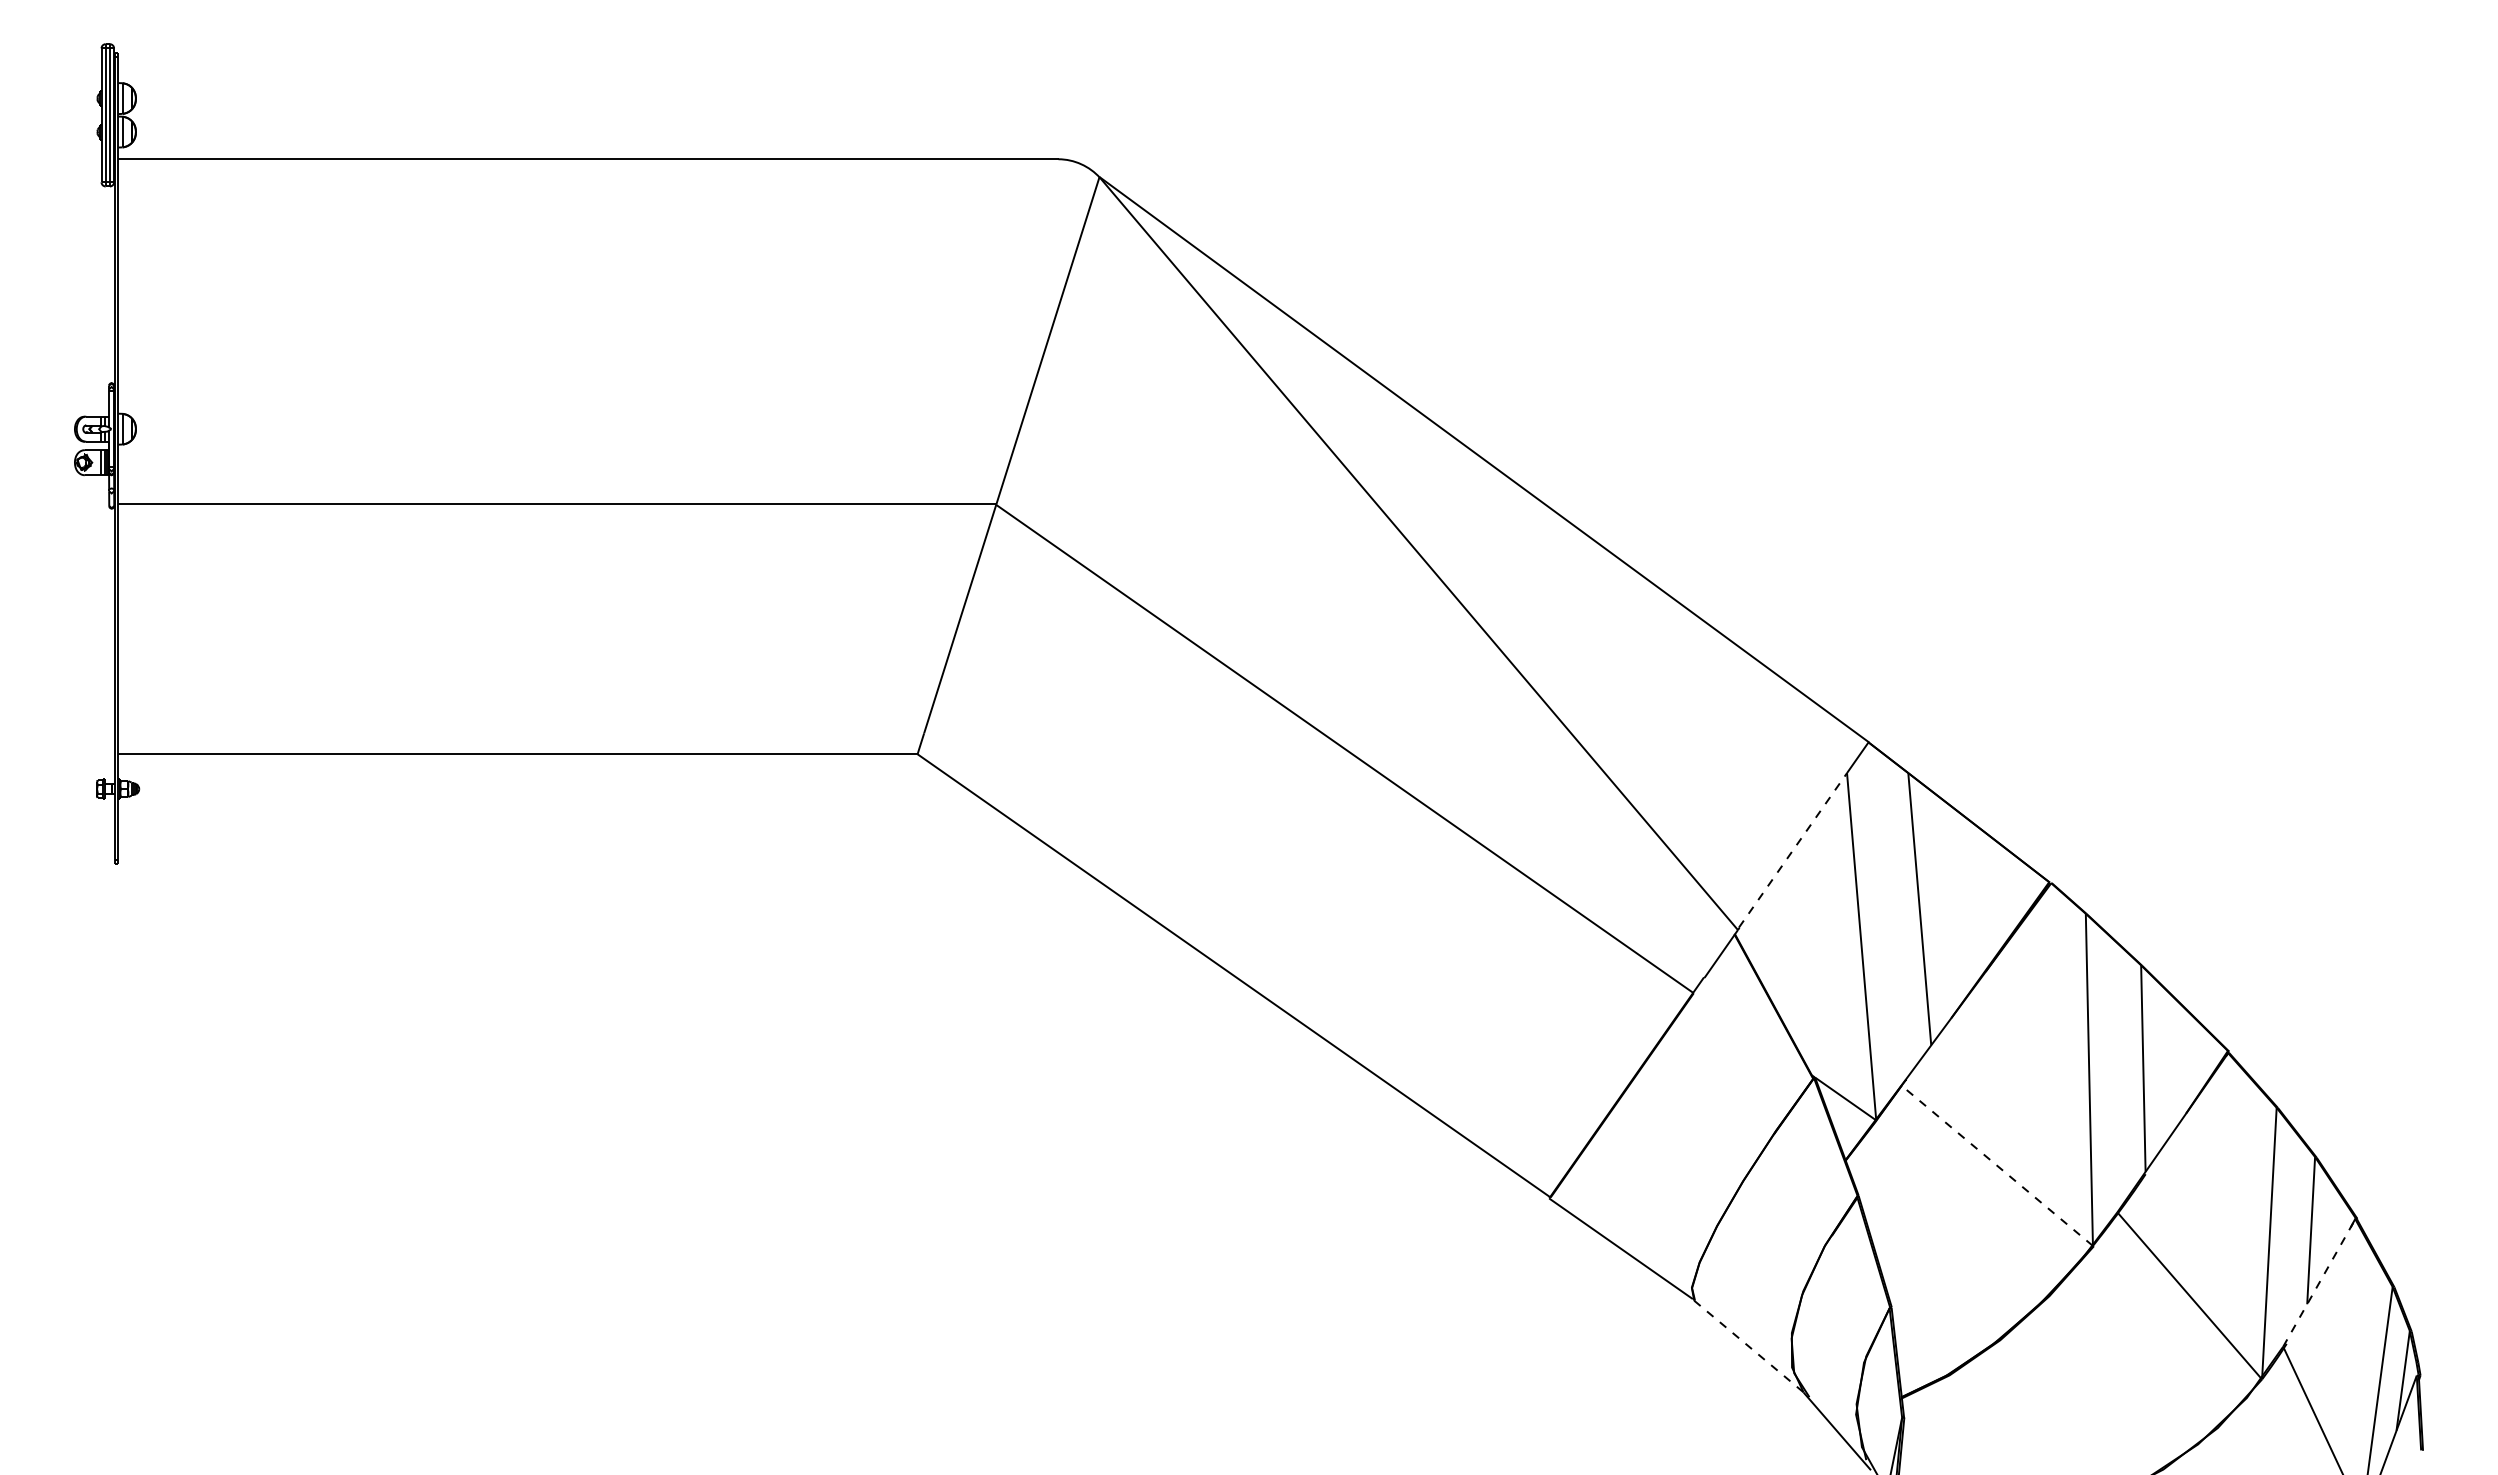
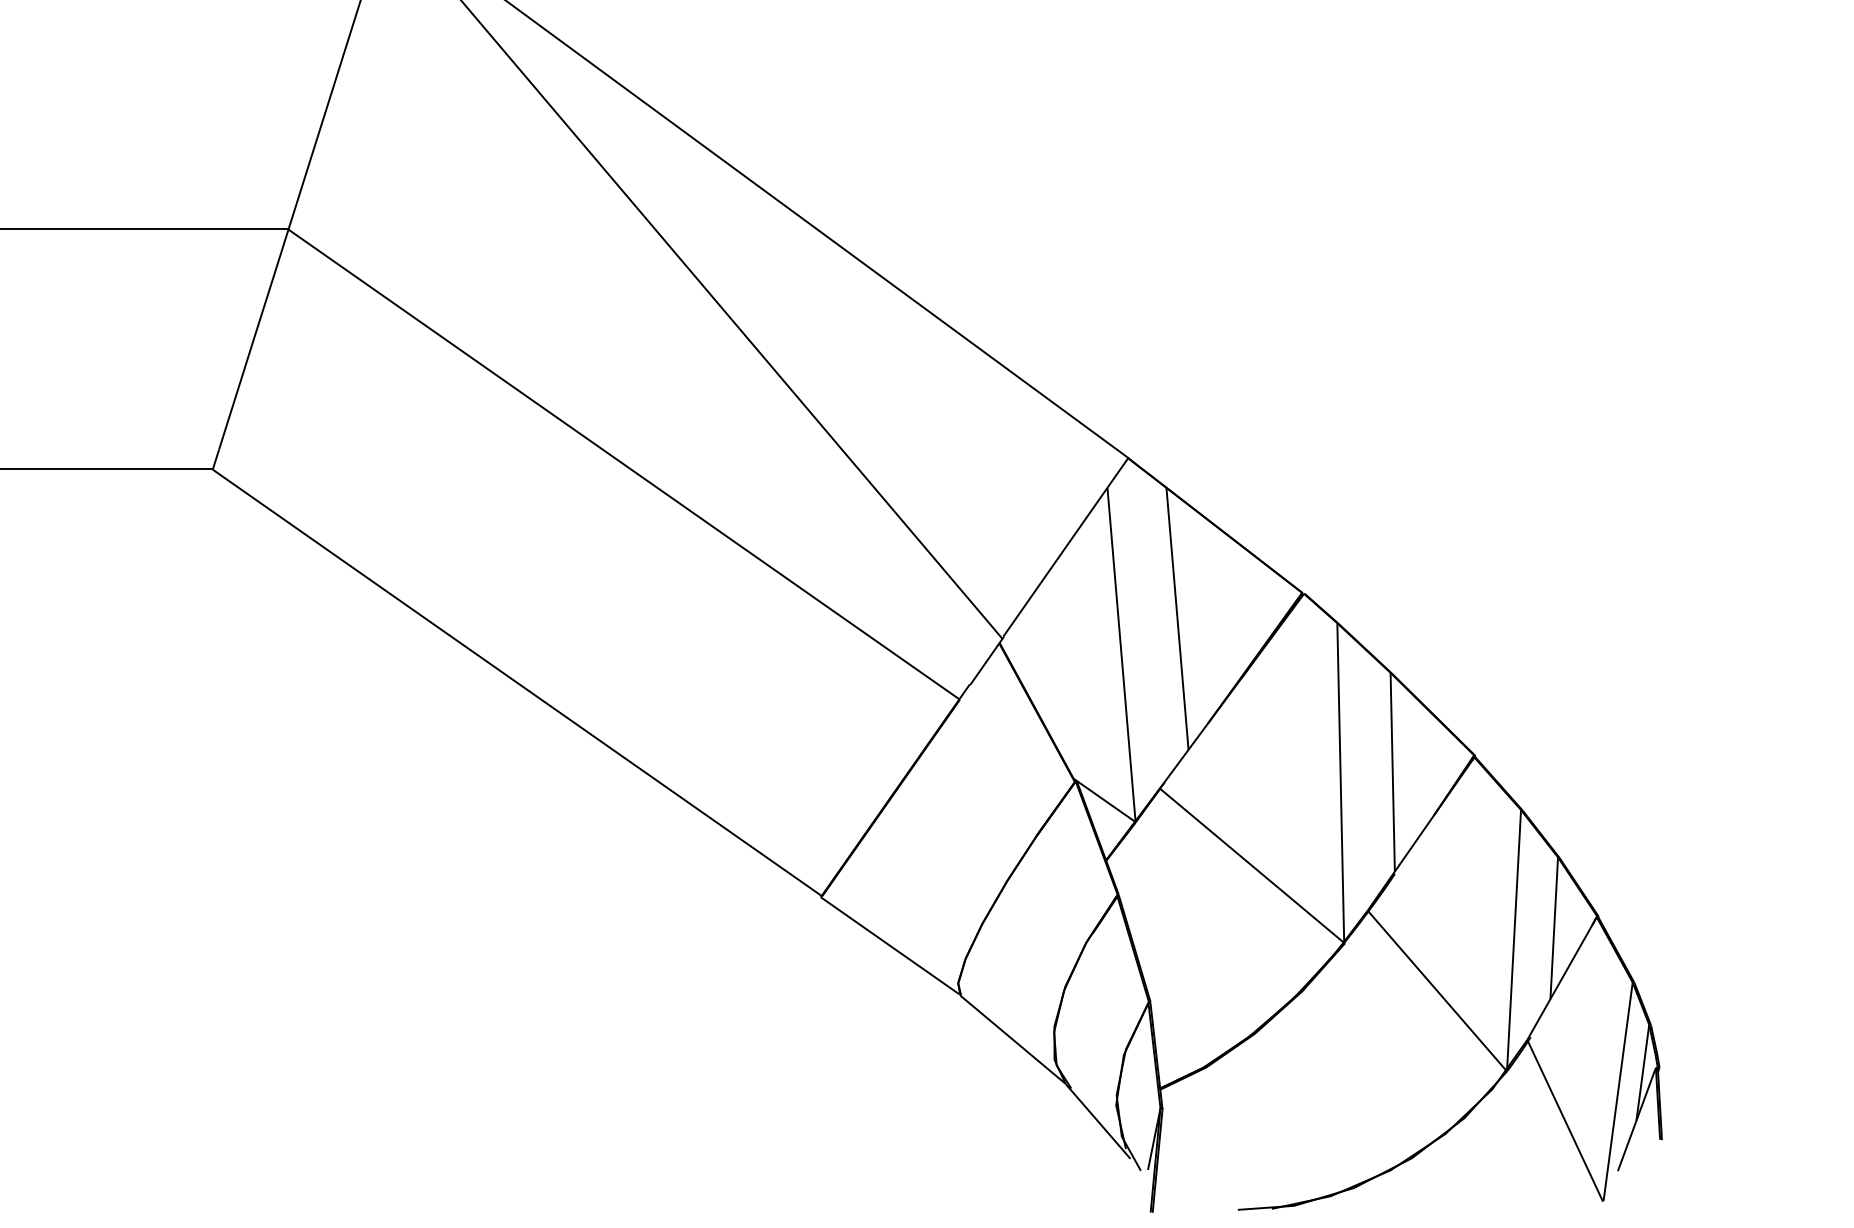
line: (1793, 849) -> (1055, 561), dashed -> solid
line: (1997, 1165) -> (1252, 865), dashed -> solid
line: (2319, 1282) -> (1562, 978), dashed -> solid
line: (1749, 1346) -> (1013, 1039), dashed -> solid

